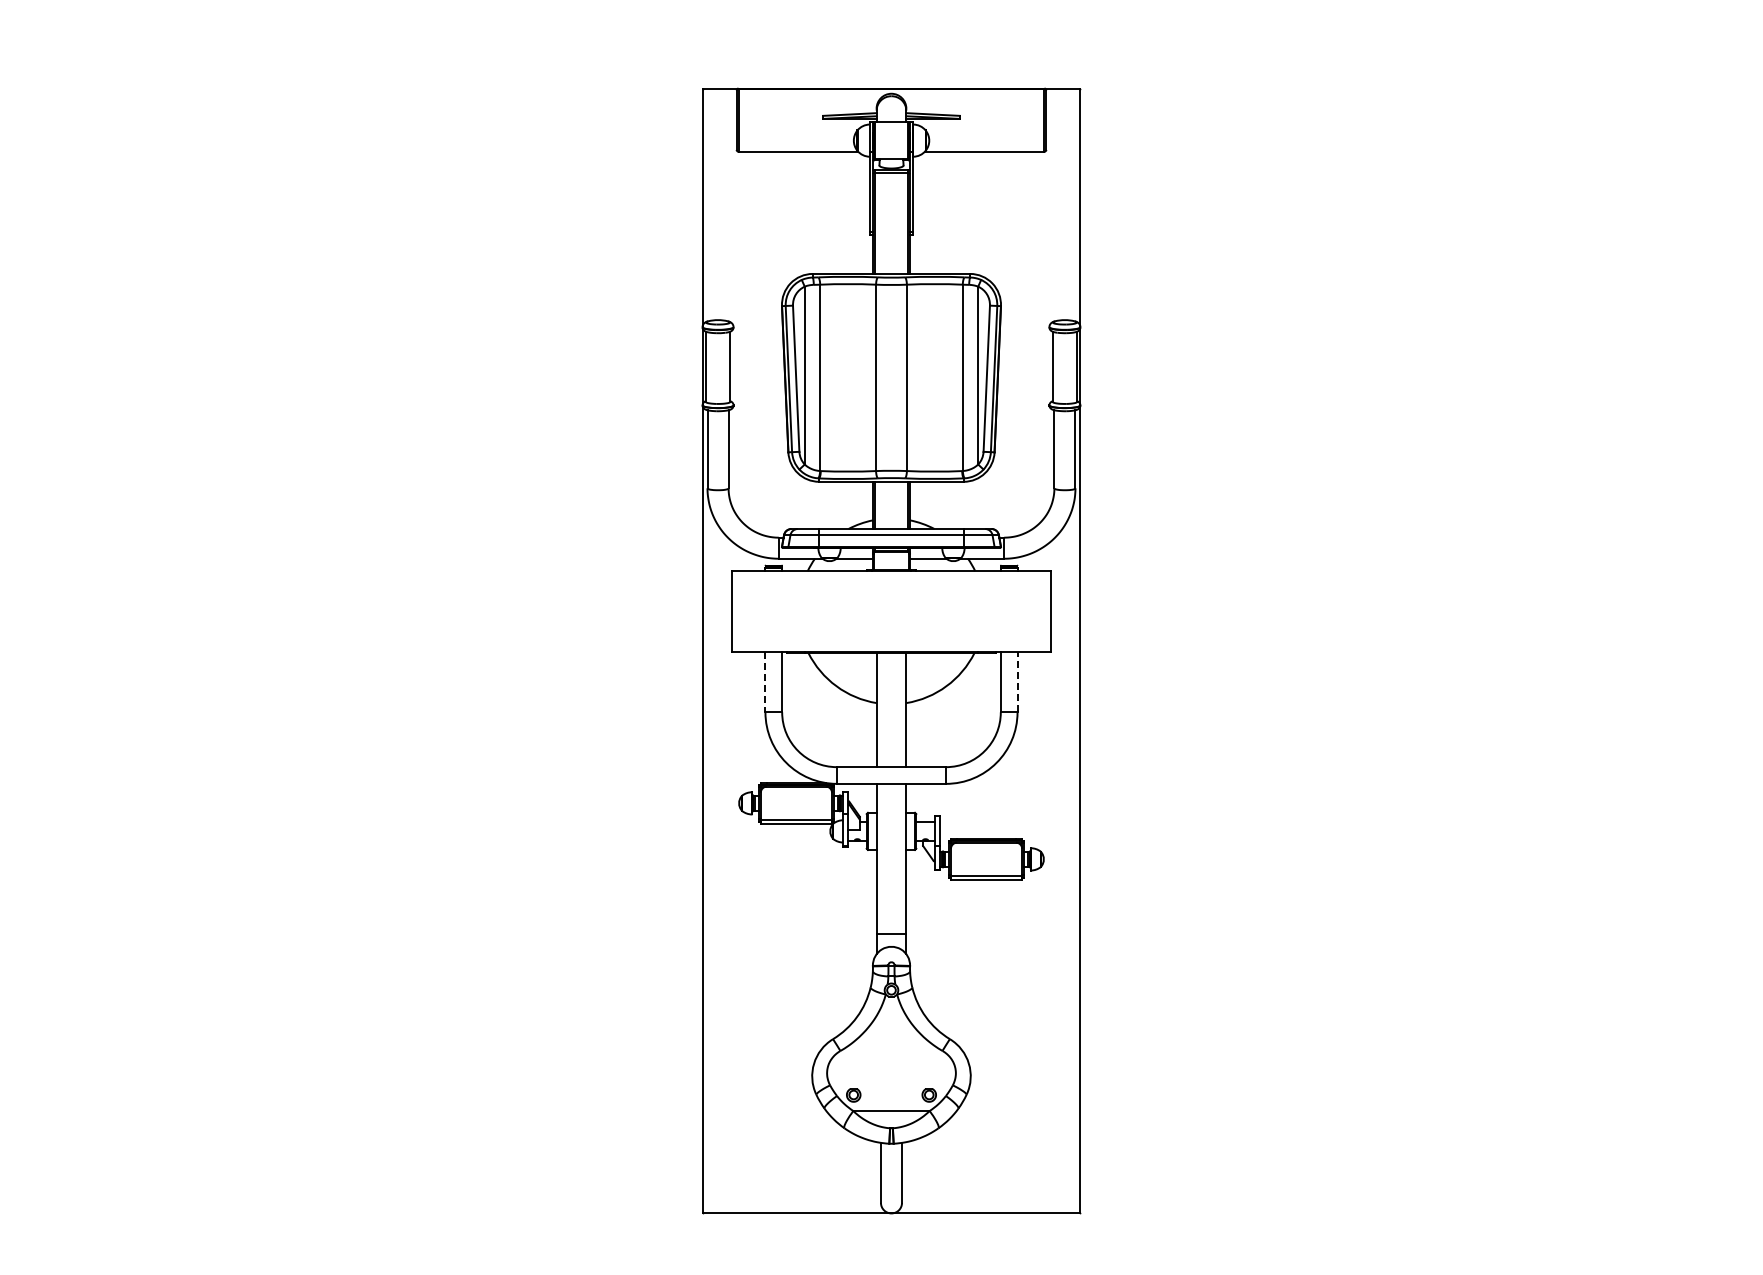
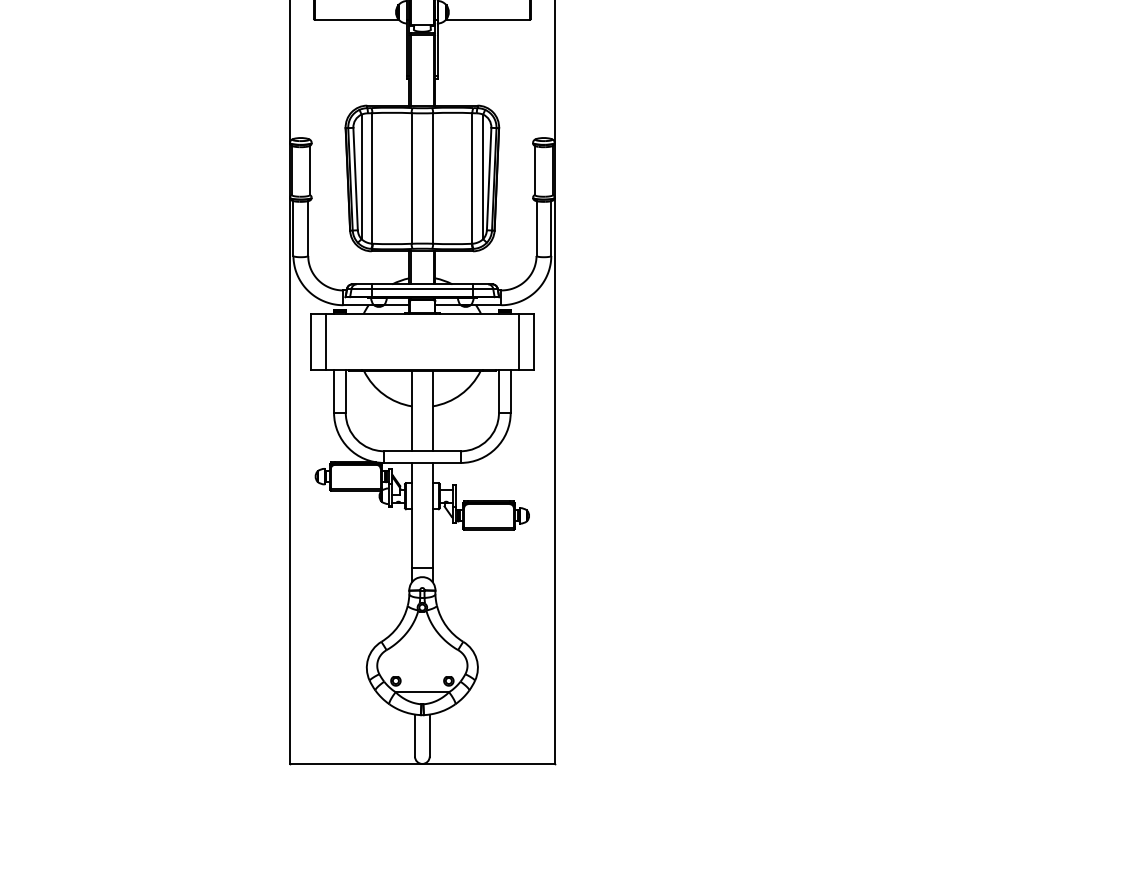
line: (754, 611) -> (326, 342), added
line: (1028, 611) -> (518, 342), added
line: (1017, 681) -> (510, 391), dashed -> solid
line: (765, 682) -> (334, 391), dashed -> solid

